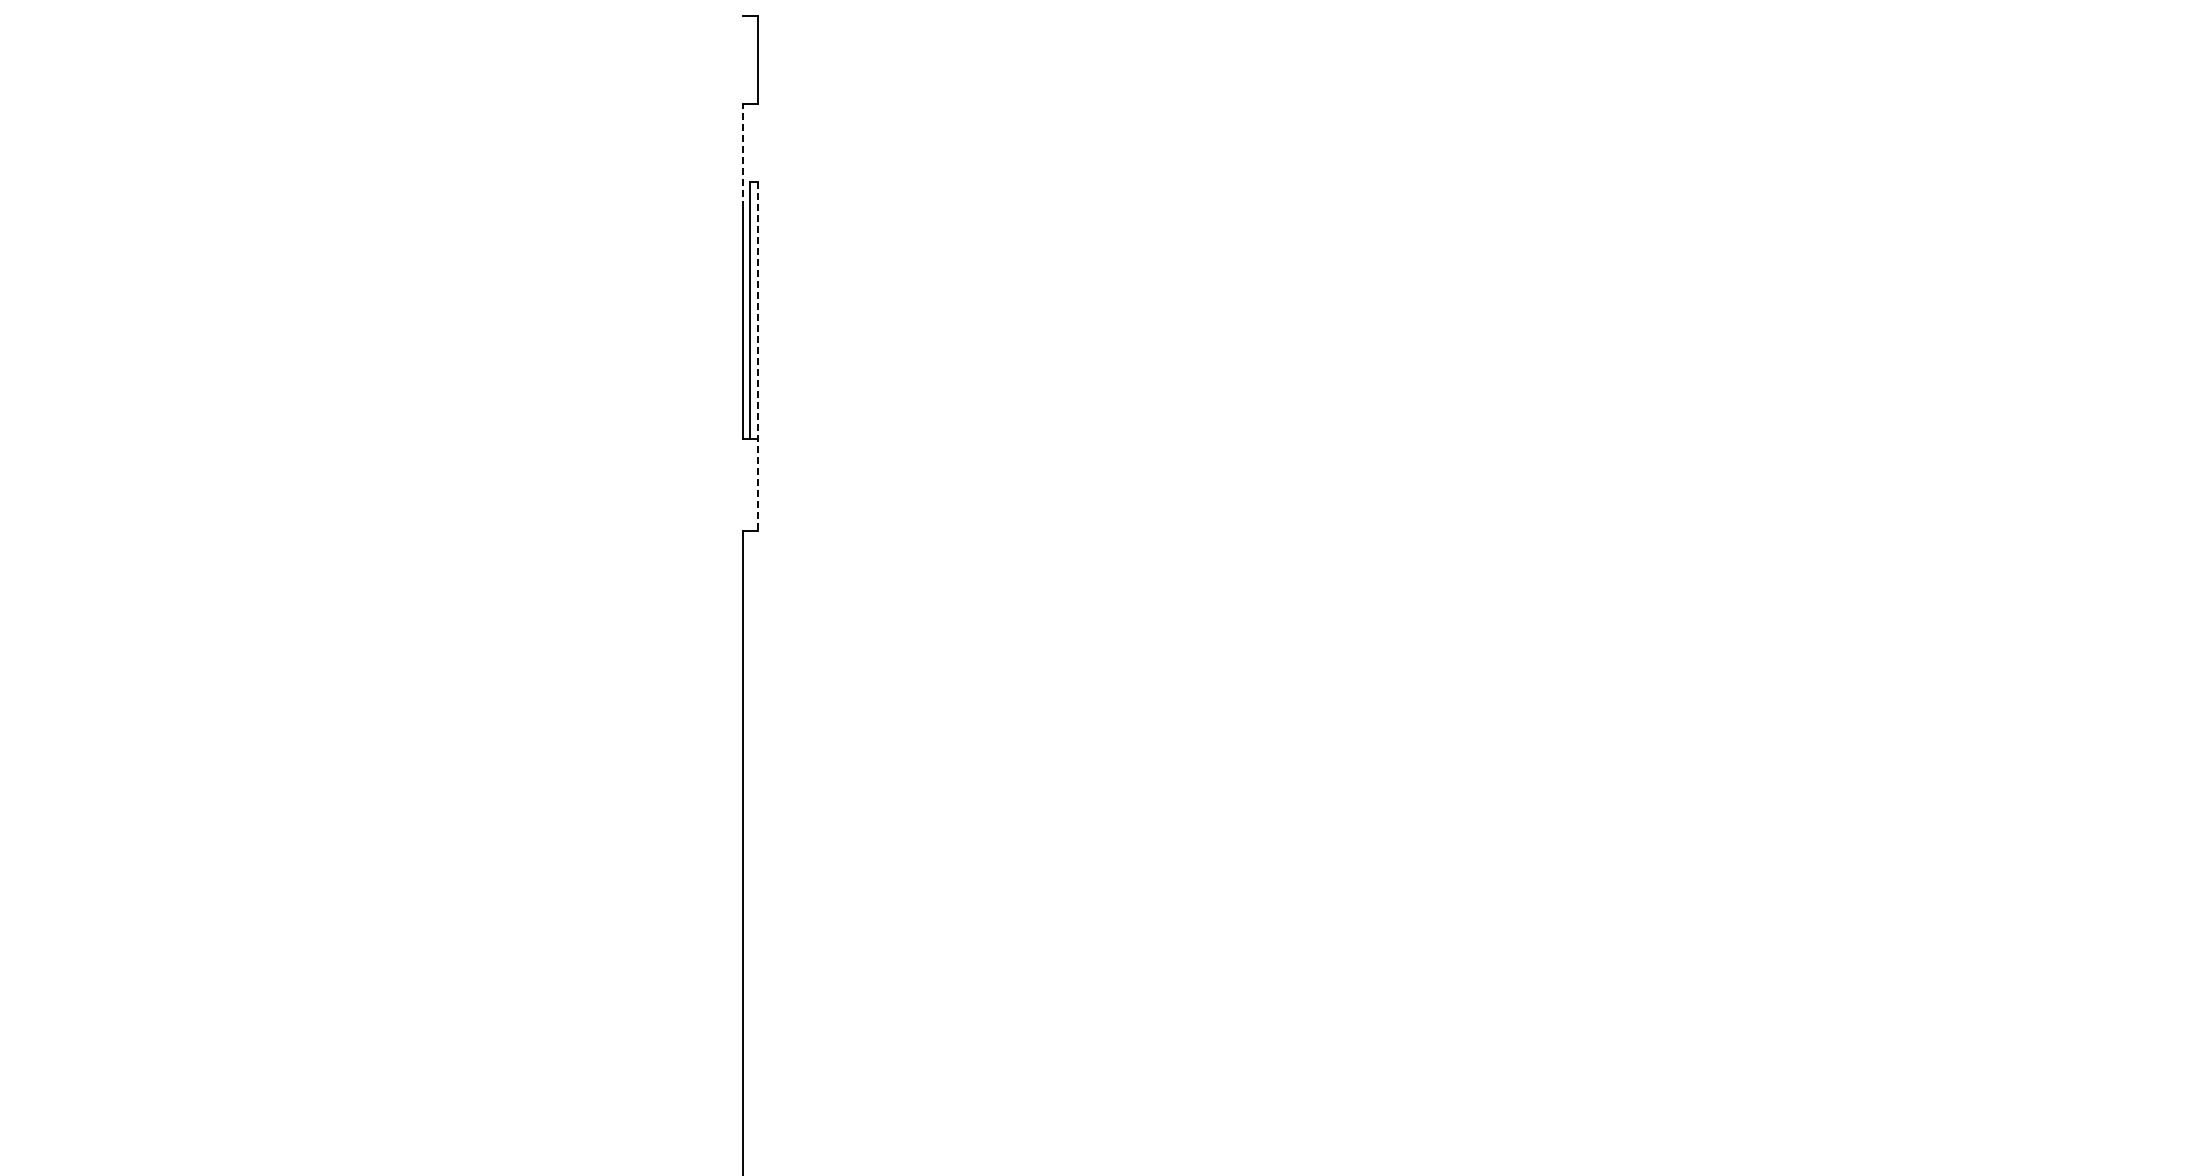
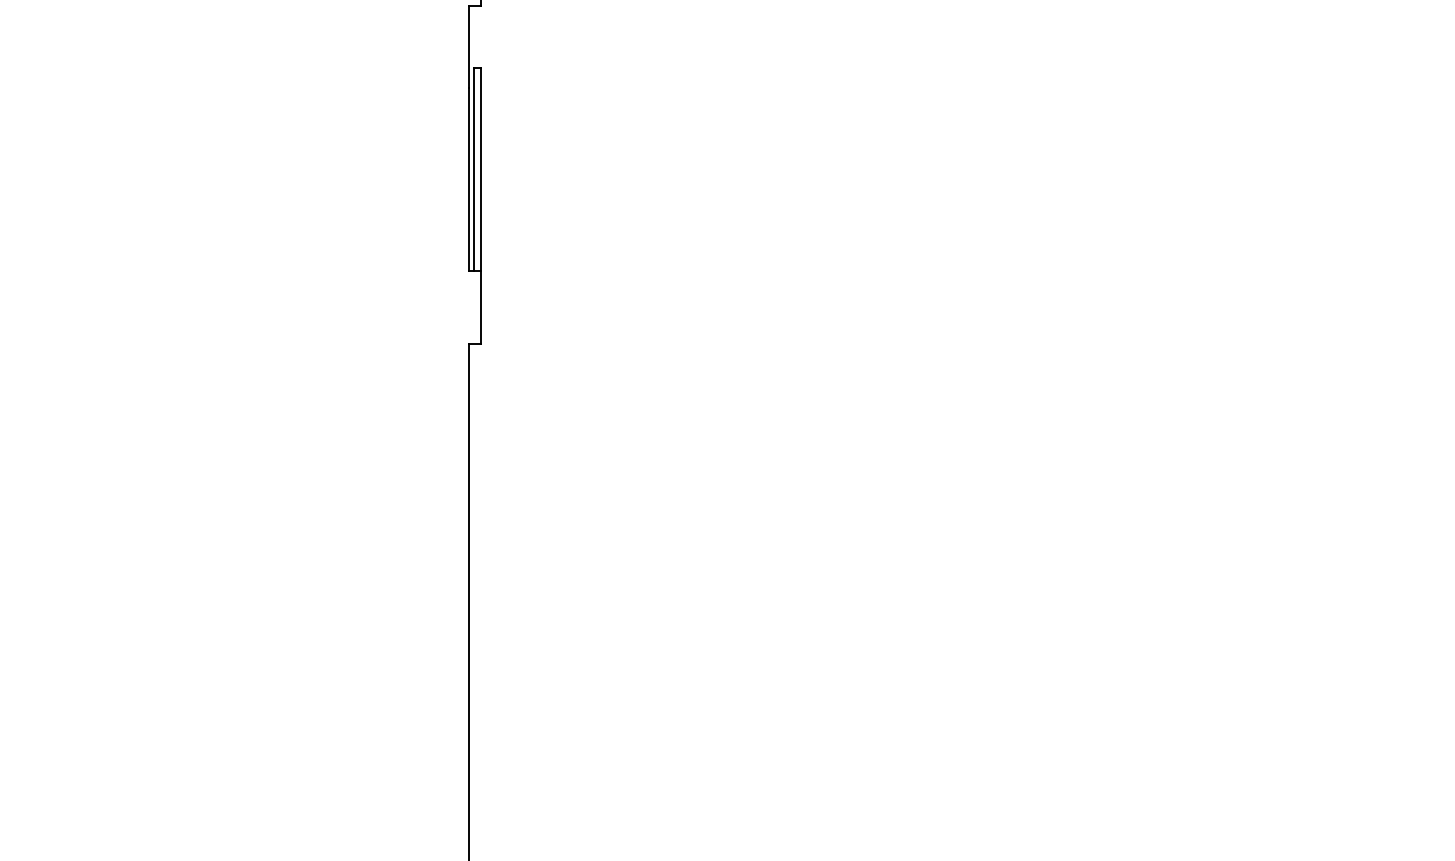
line: (743, 156) -> (469, 47), dashed -> solid
line: (757, 356) -> (480, 205), dashed -> solid

